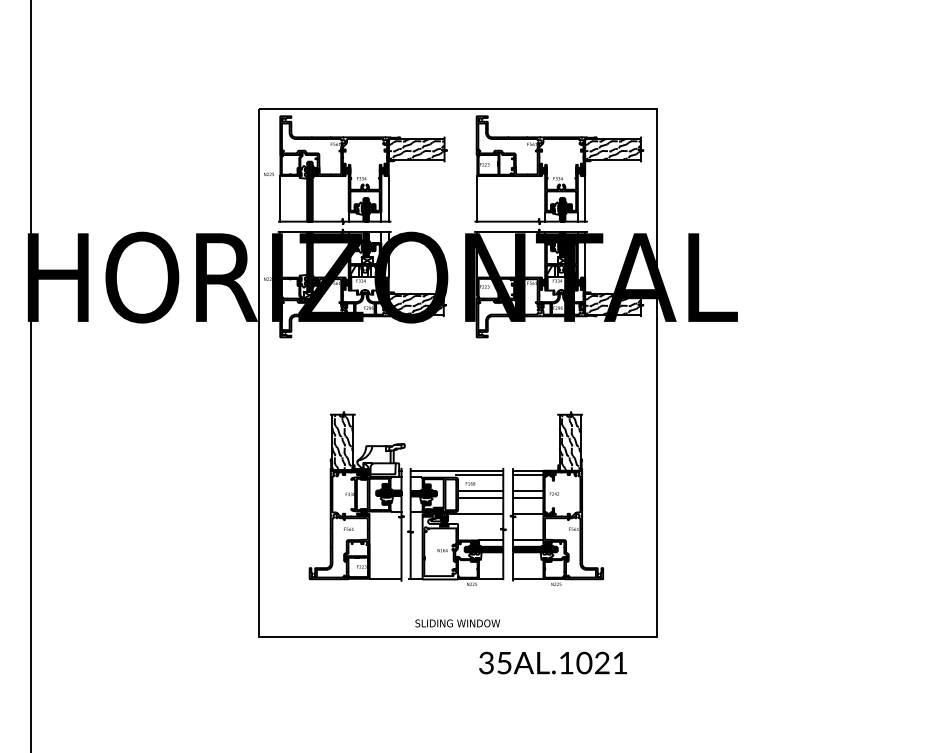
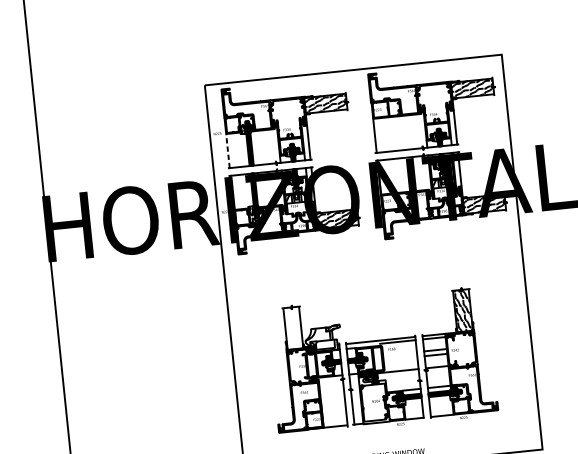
line: (280, 199) -> (228, 151), solid -> dashed
hatch: (342, 441) -> (293, 327), removed
line: (481, 491) -> (400, 354), removed
line: (481, 497) -> (401, 358), removed

